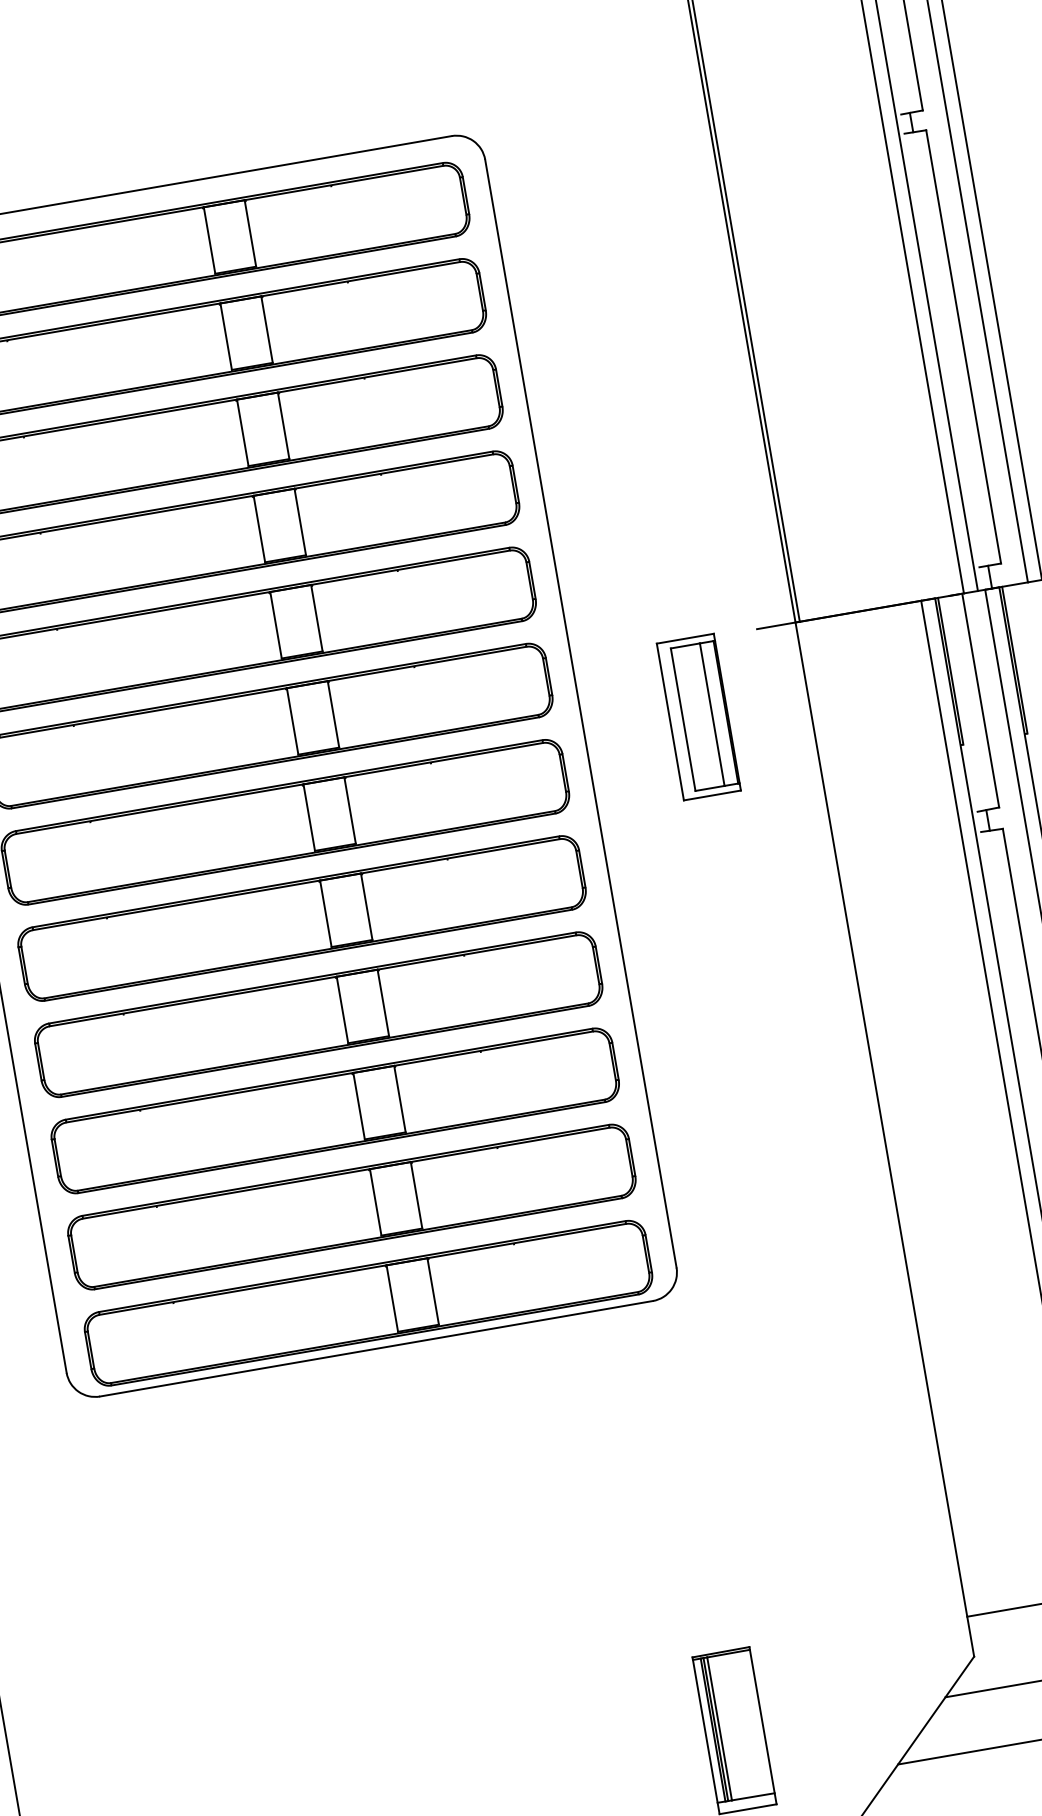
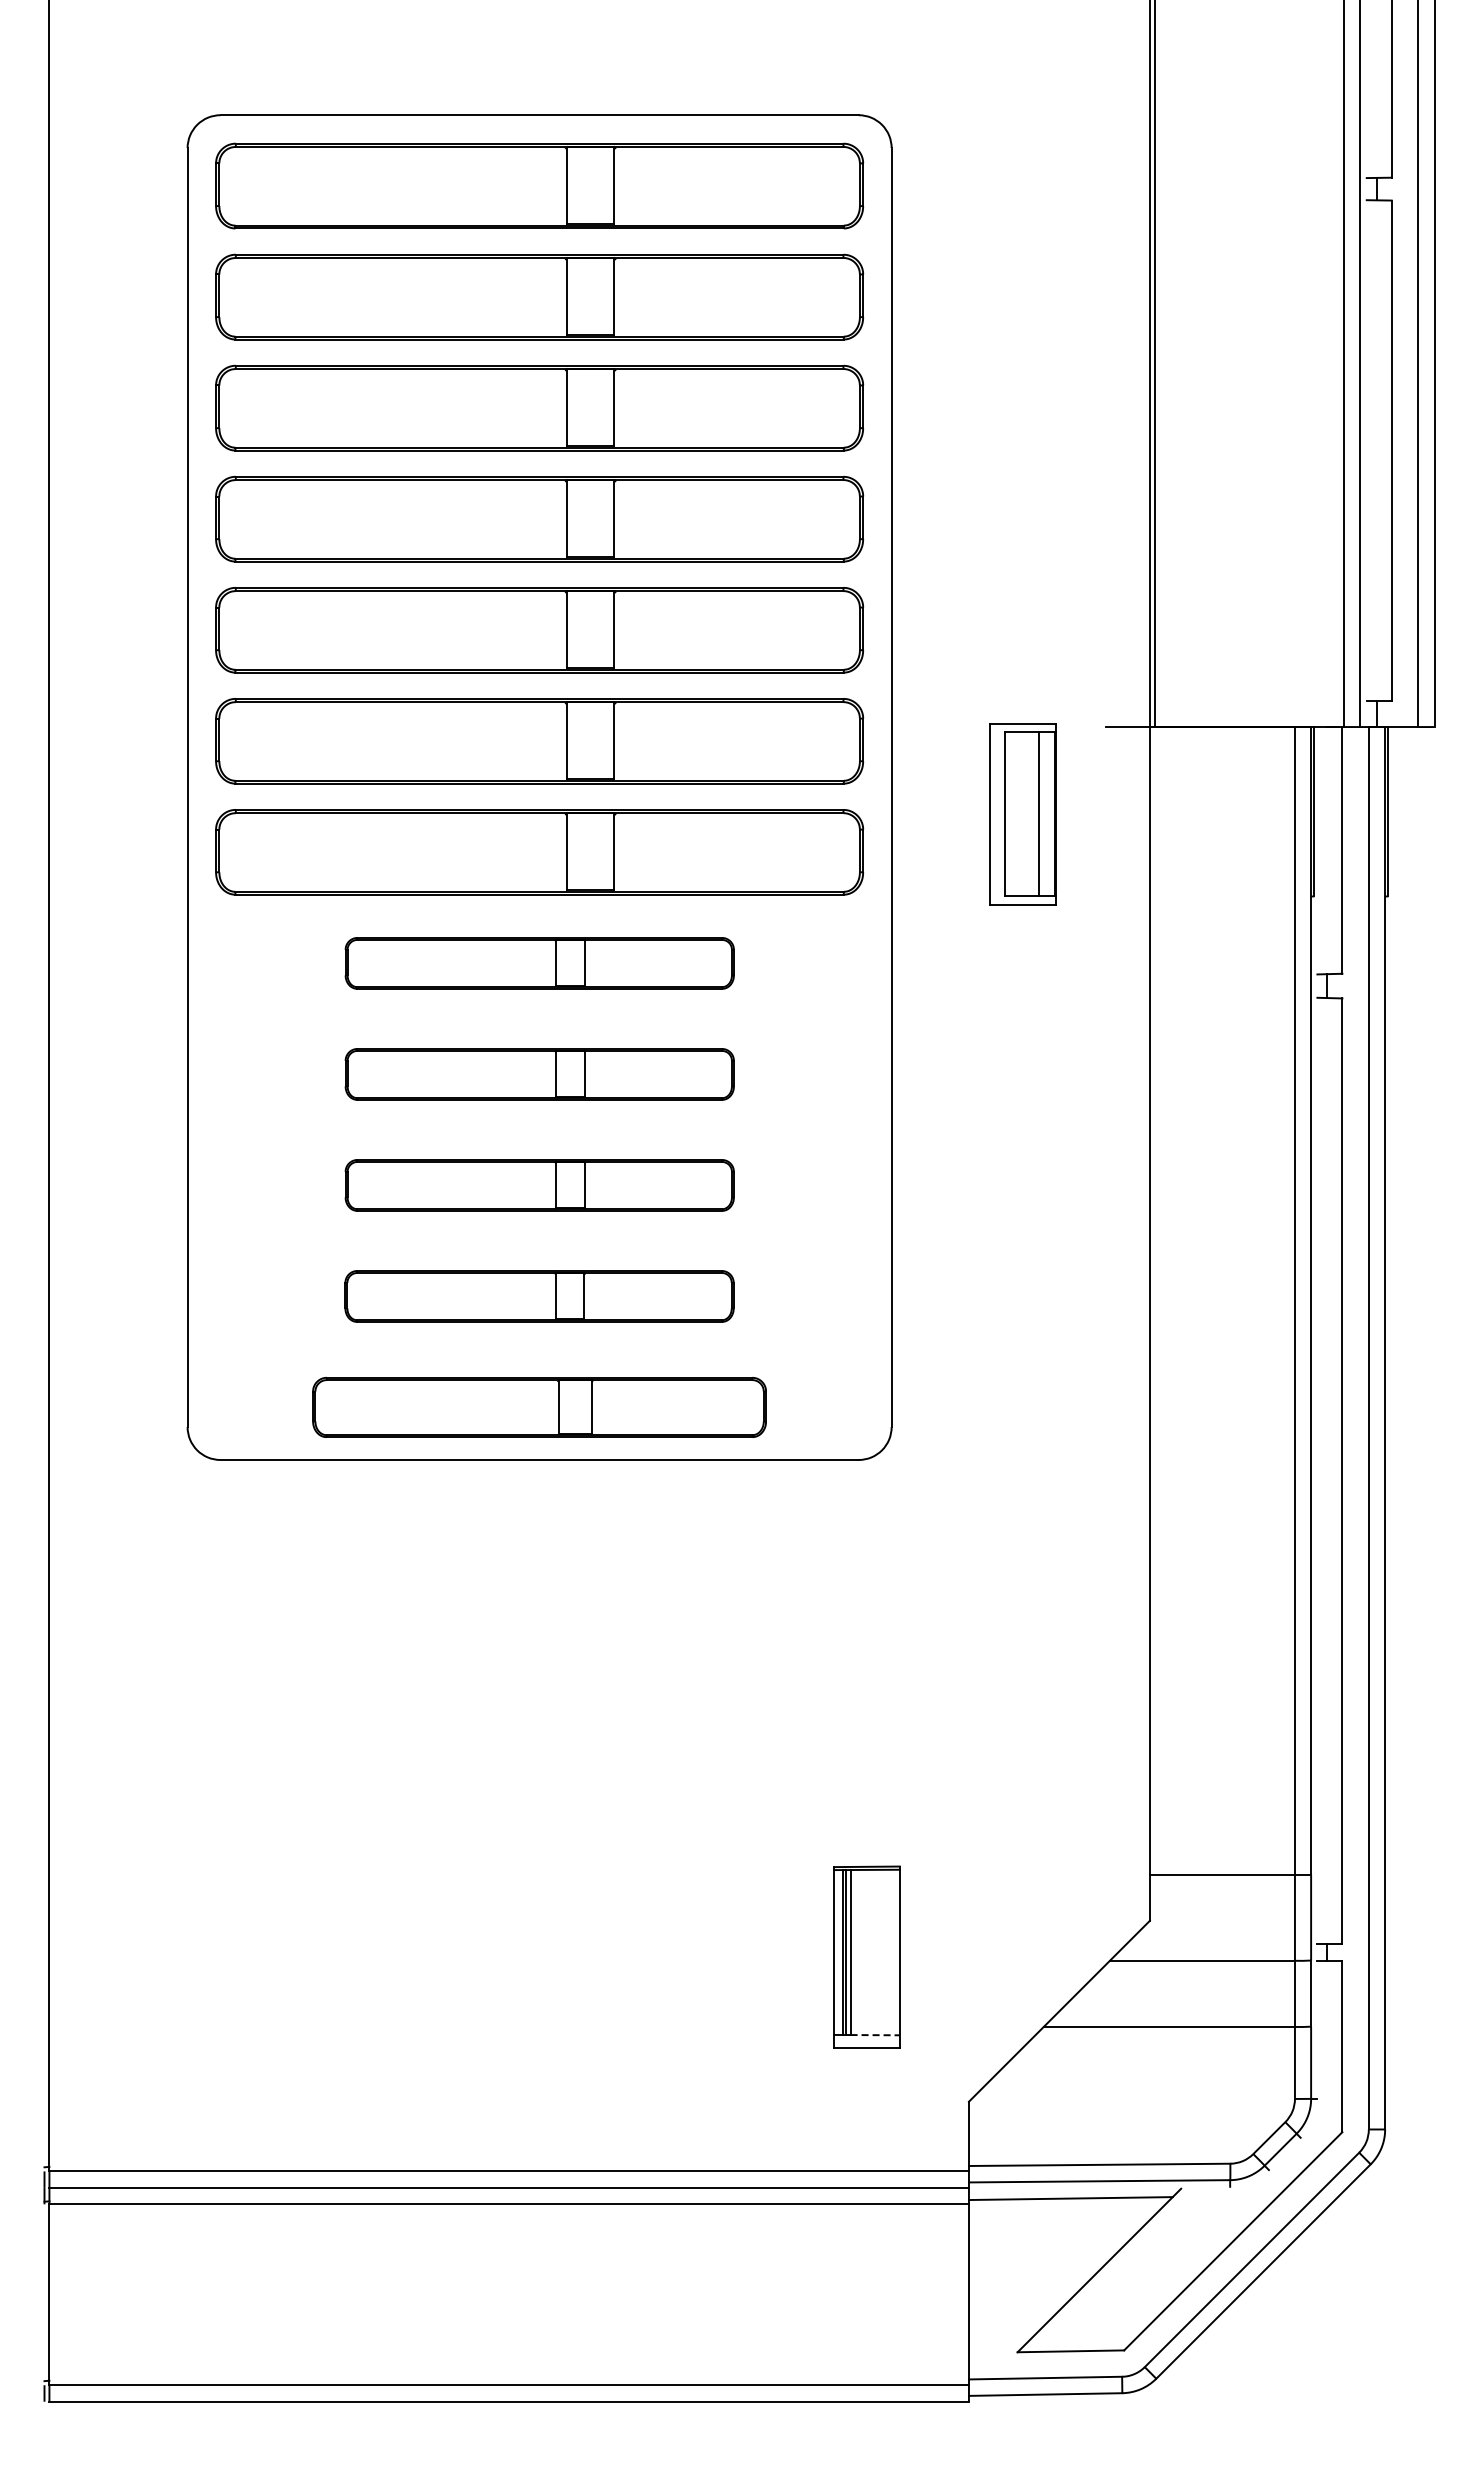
part: (302, 918) -> (539, 963), size x0.6
part: (318, 1014) -> (539, 1074), size x0.6
part: (335, 1111) -> (539, 1185), size x0.6
part: (351, 1207) -> (539, 1296), size x0.6
part: (368, 1303) -> (539, 1407), size x0.7
line: (753, 1797) -> (875, 2035), solid -> dashed

